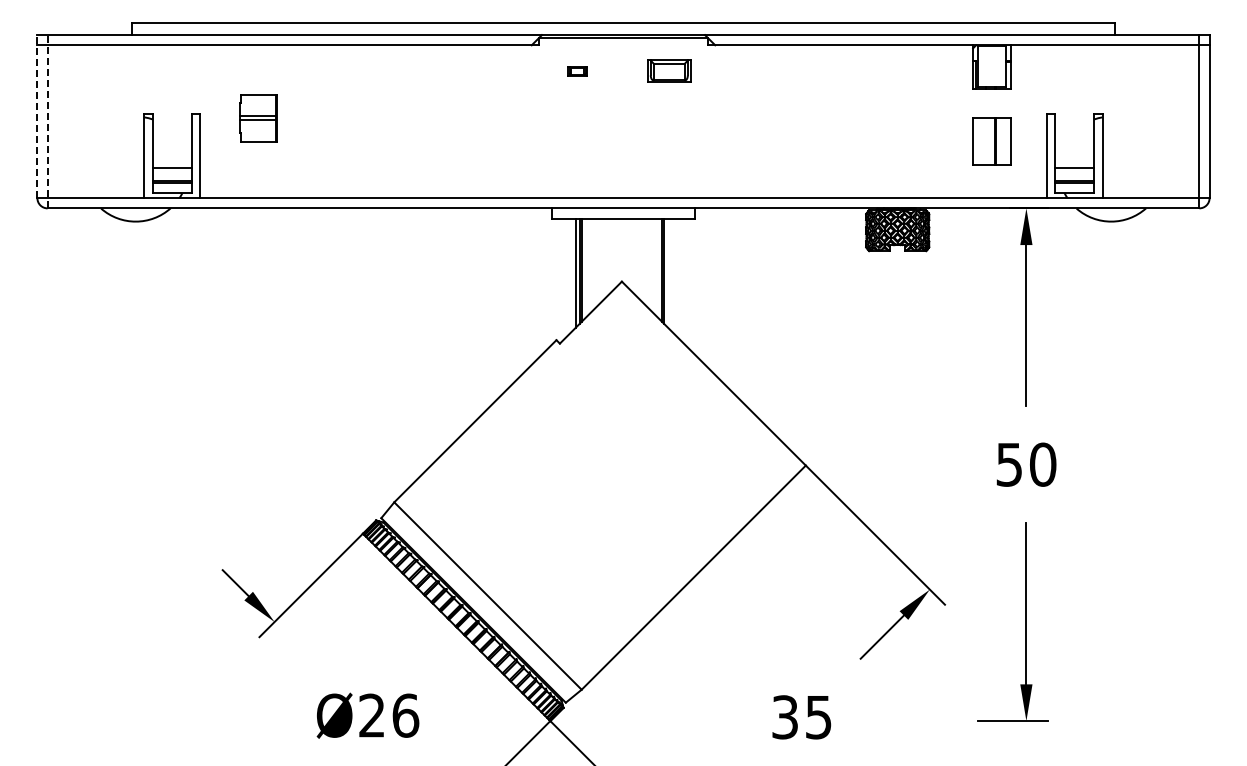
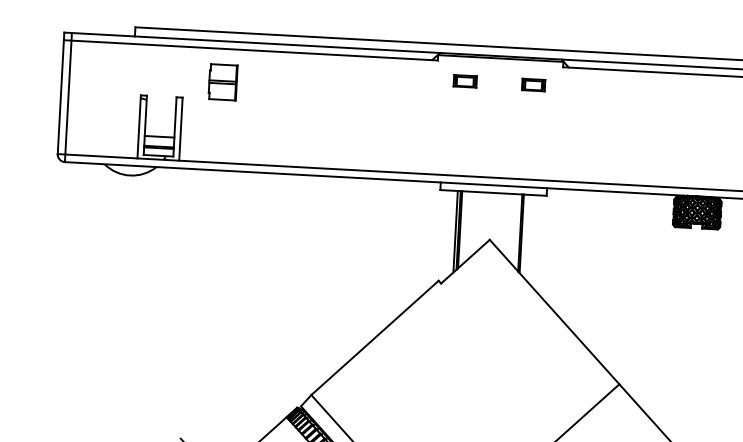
part: (577, 71) -> (465, 81), size x1.67
part: (669, 71) -> (533, 85), size x0.71
line: (37, 116) -> (61, 93), dashed -> solid
part: (258, 118) -> (223, 82), moved
line: (47, 121) -> (68, 97), dashed -> solid

